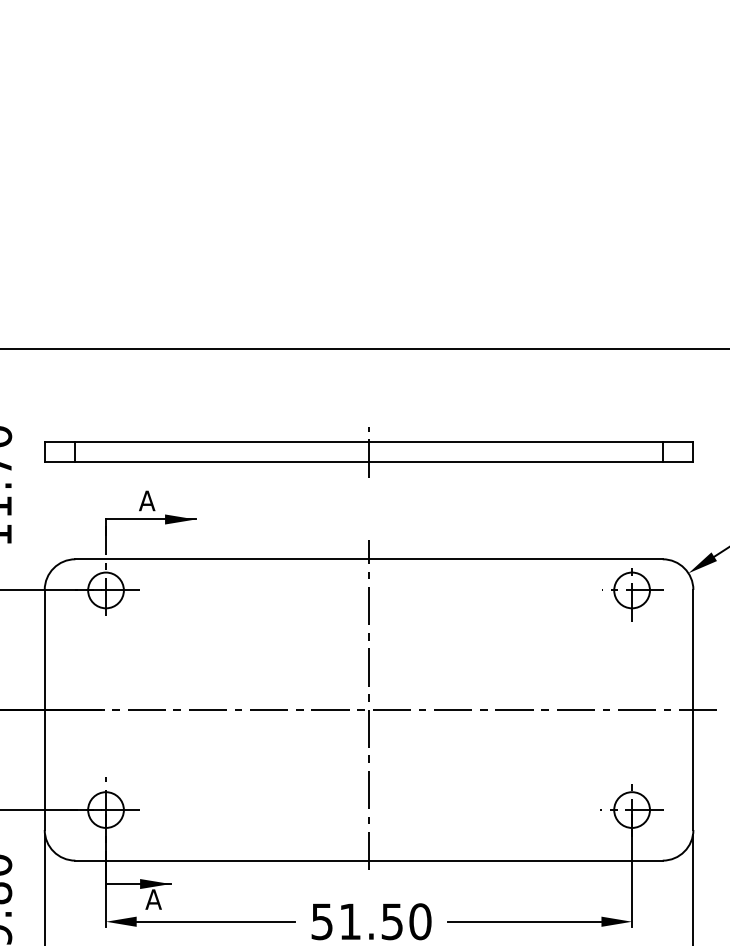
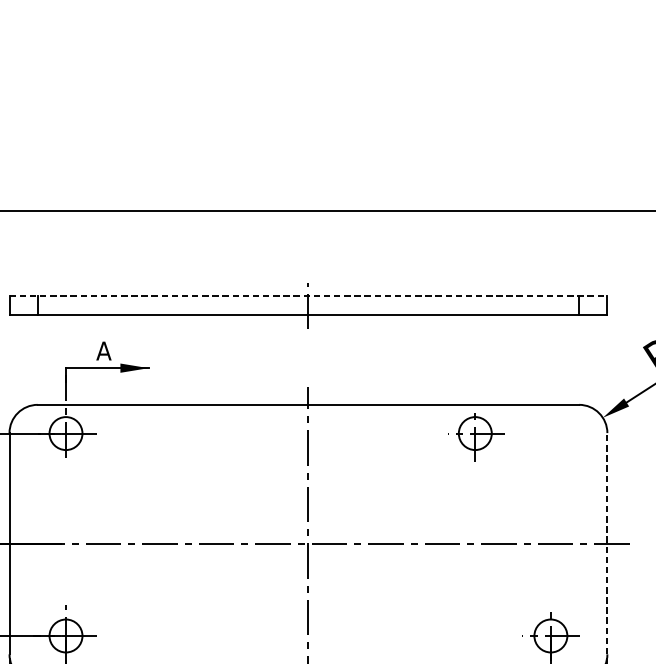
line: (369, 441) -> (308, 296), solid -> dashed
part: (632, 594) -> (475, 437), moved
line: (693, 709) -> (607, 543), solid -> dashed

